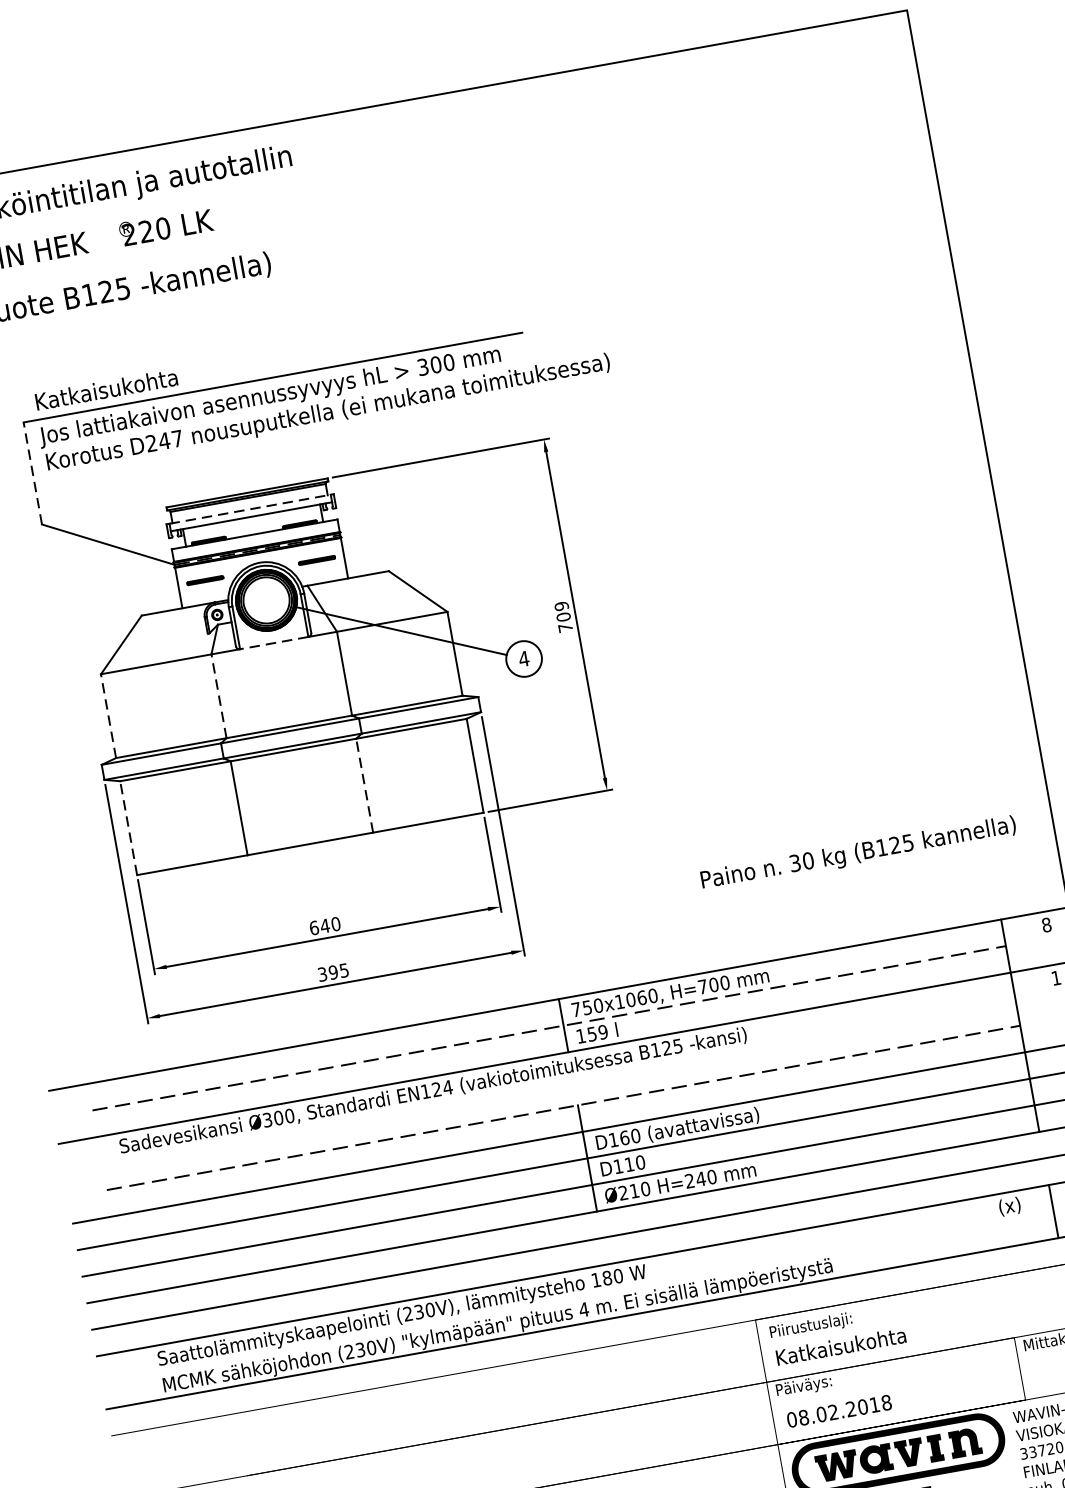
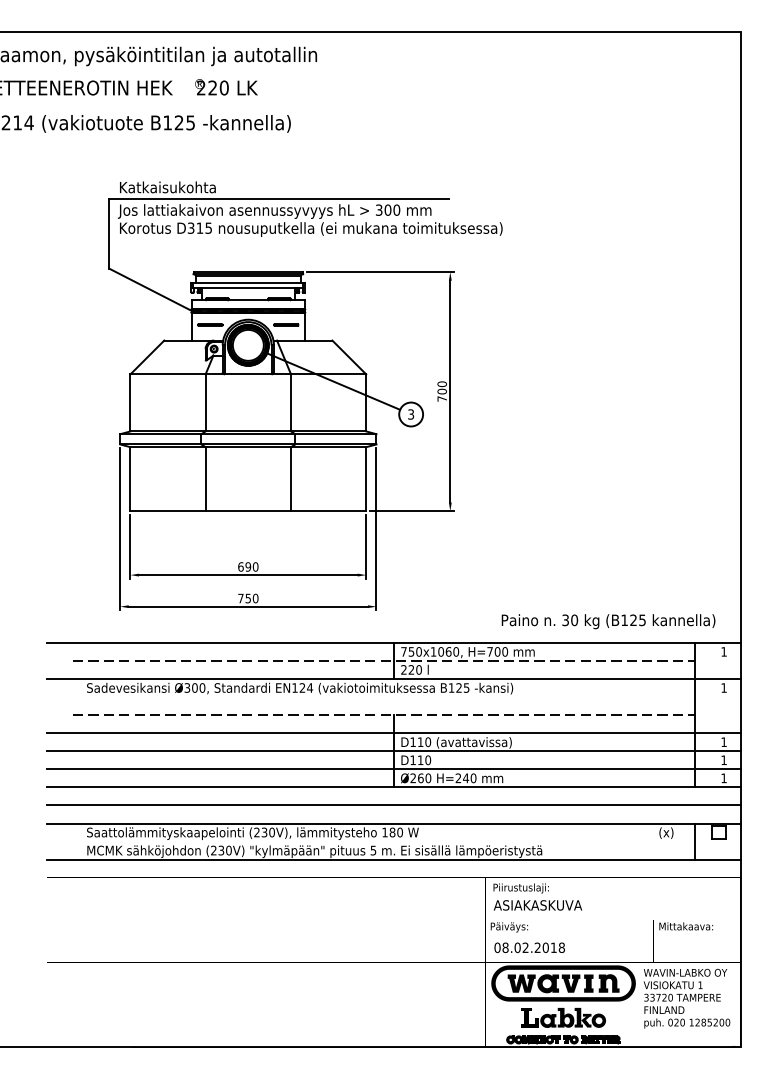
text: (163, 440) -> (199, 227), D247 -> D315
line: (32, 472) -> (109, 233), dashed -> solid
line: (250, 509) -> (248, 283), dashed -> solid
text: (560, 606) -> (441, 384), 709 -> 700
line: (273, 643) -> (247, 374), dashed -> solid
text: (523, 659) -> (410, 414), 4 -> 3
line: (218, 695) -> (205, 402), dashed -> solid
line: (108, 715) -> (130, 402), dashed -> solid
line: (365, 786) -> (291, 479), dashed -> solid
line: (128, 828) -> (130, 479), dashed -> solid
text: (858, 853) -> (608, 621), moved
text: (1045, 924) -> (723, 651), 8 -> 1
text: (325, 925) -> (248, 566), 640 -> 690
text: (333, 972) -> (248, 598), 395 -> 750
text: (592, 1033) -> (411, 669), 159 -> 220
text: (624, 1138) -> (420, 742), D160 -> D110
text: (634, 1191) -> (420, 778), Ø210 -> Ø260
text: (584, 1309) -> (373, 850), 4 -> 5
text: (839, 1345) -> (537, 904), Katkaisukohta -> ASIAKASKUVA

